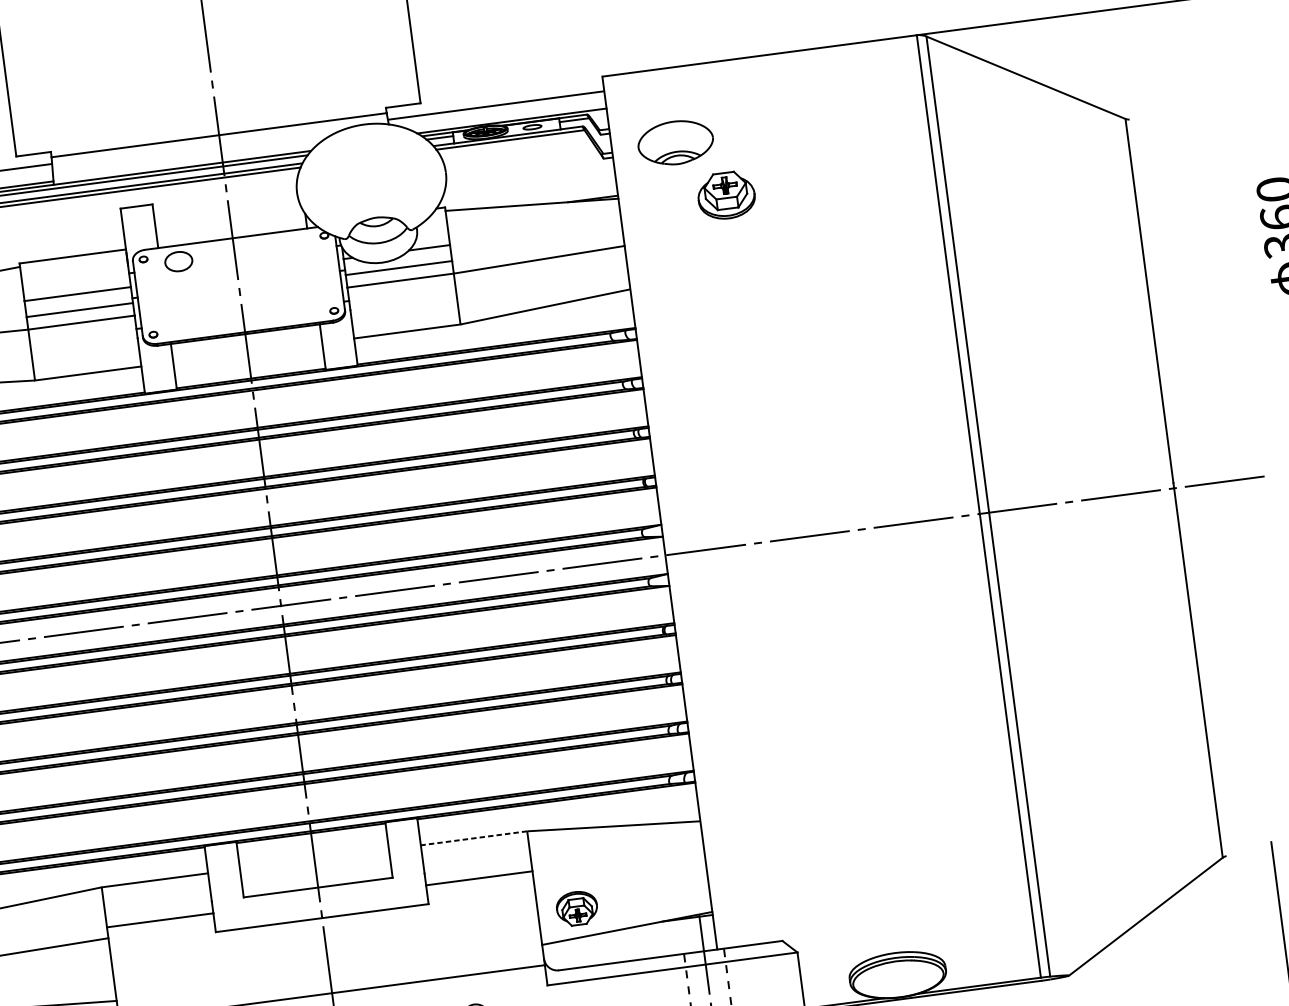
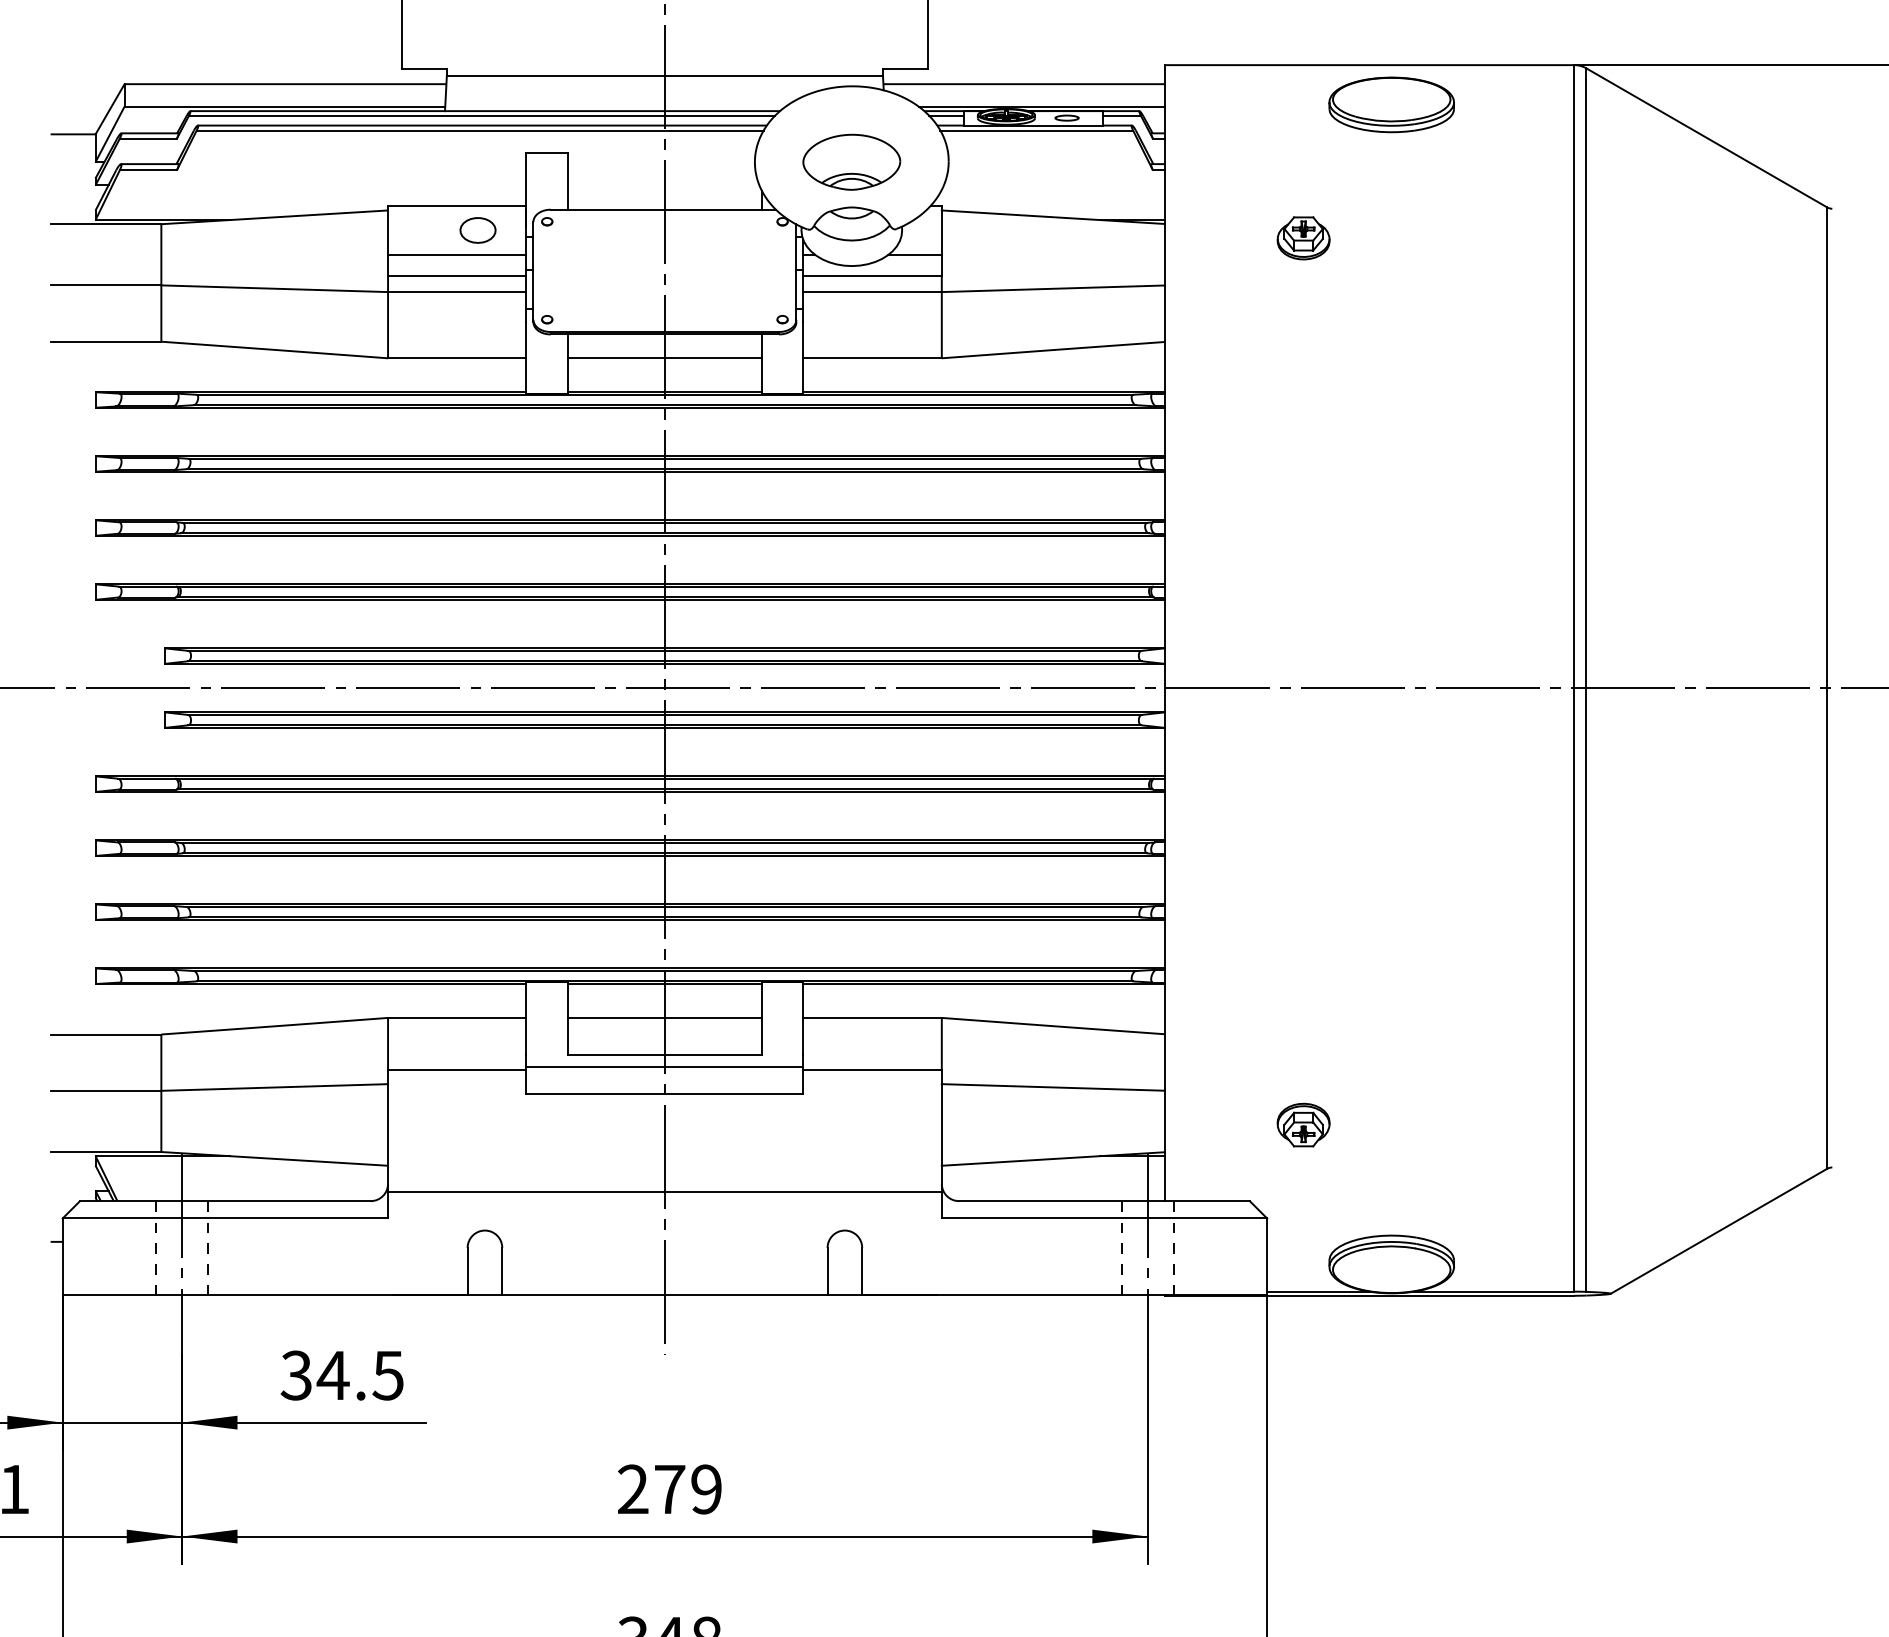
part: (780, 83) -> (1391, 104), added
part: (675, 142) -> (851, 161), moved
part: (726, 195) -> (1303, 238), size x0.71
part: (178, 261) -> (477, 230), moved
line: (247, 352) -> (664, 358), added
line: (473, 838) -> (872, 1017), dashed -> solid
line: (314, 859) -> (664, 1017), added
line: (620, 873) -> (1053, 1087), added
line: (319, 896) -> (664, 1066), added
part: (576, 908) -> (1303, 1124), moved

